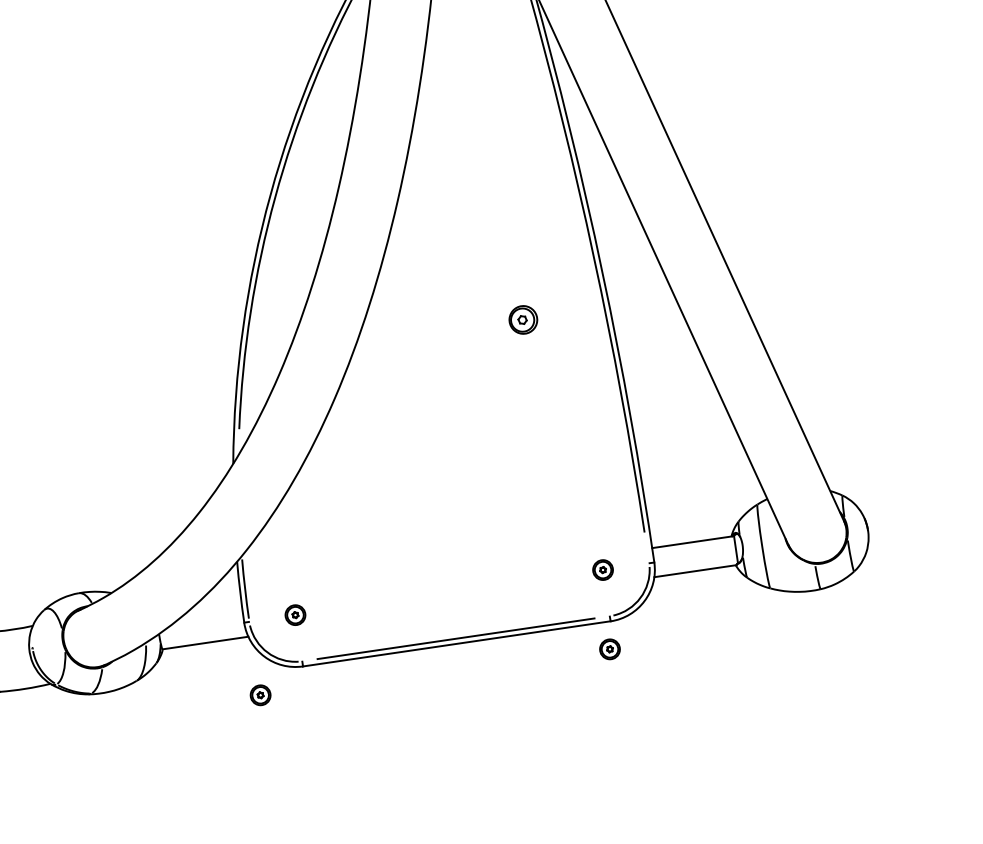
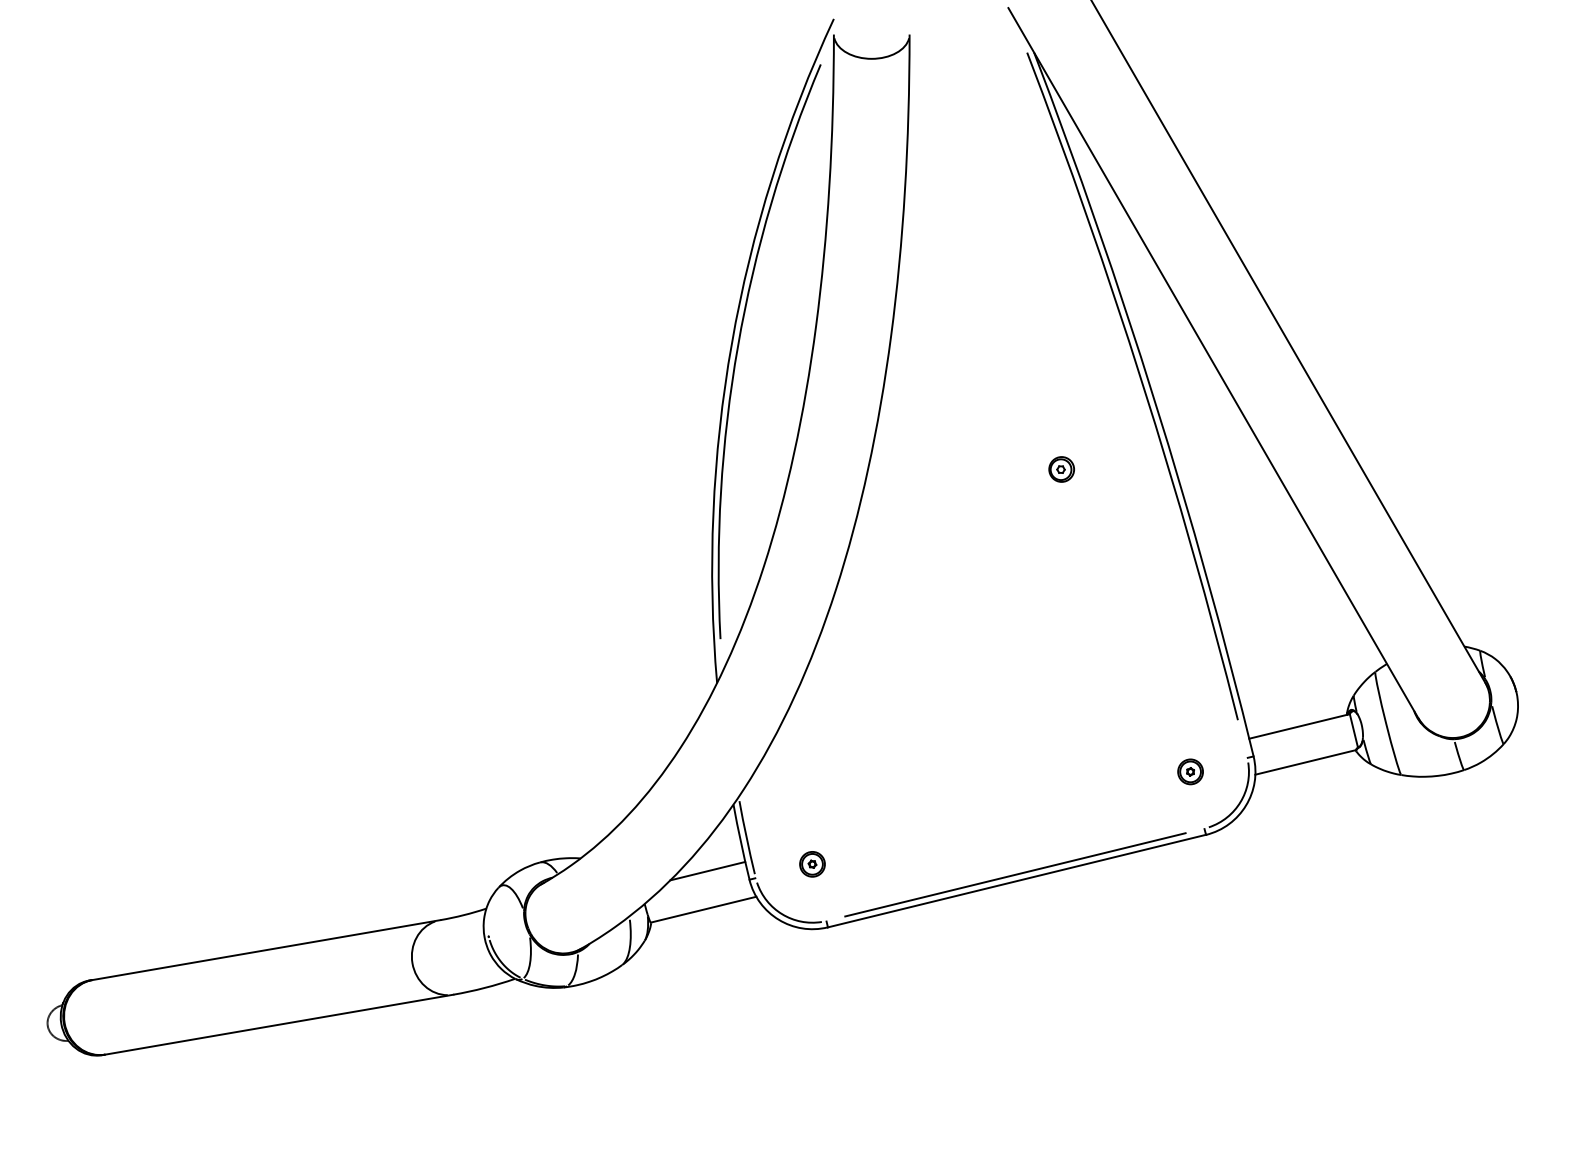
part: (523, 319) -> (1061, 469), size x0.71
line: (211, 612) -> (707, 870), added
part: (609, 649) -> (1208, 869), removed
part: (260, 695) -> (778, 968), removed

